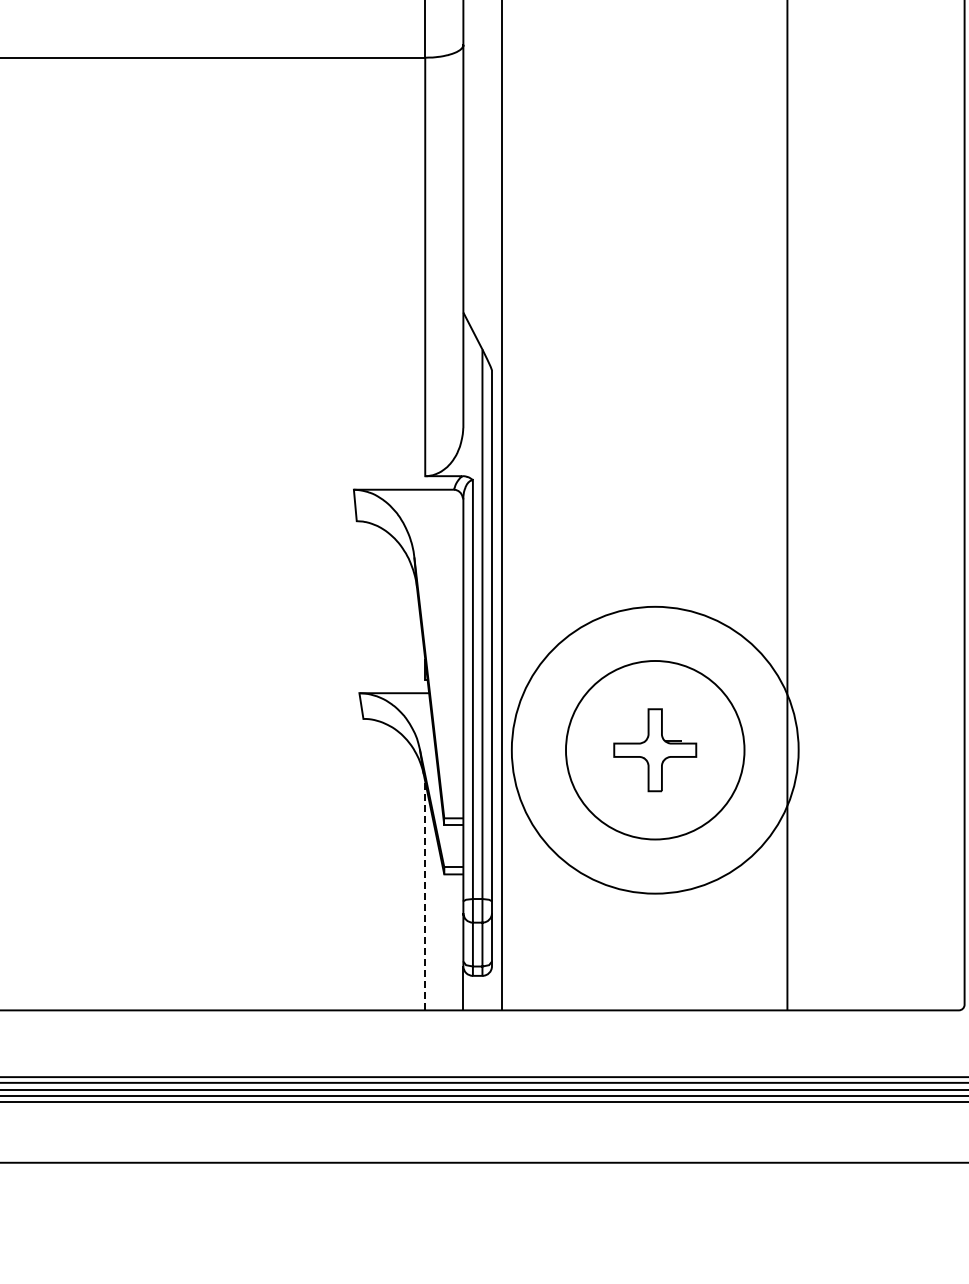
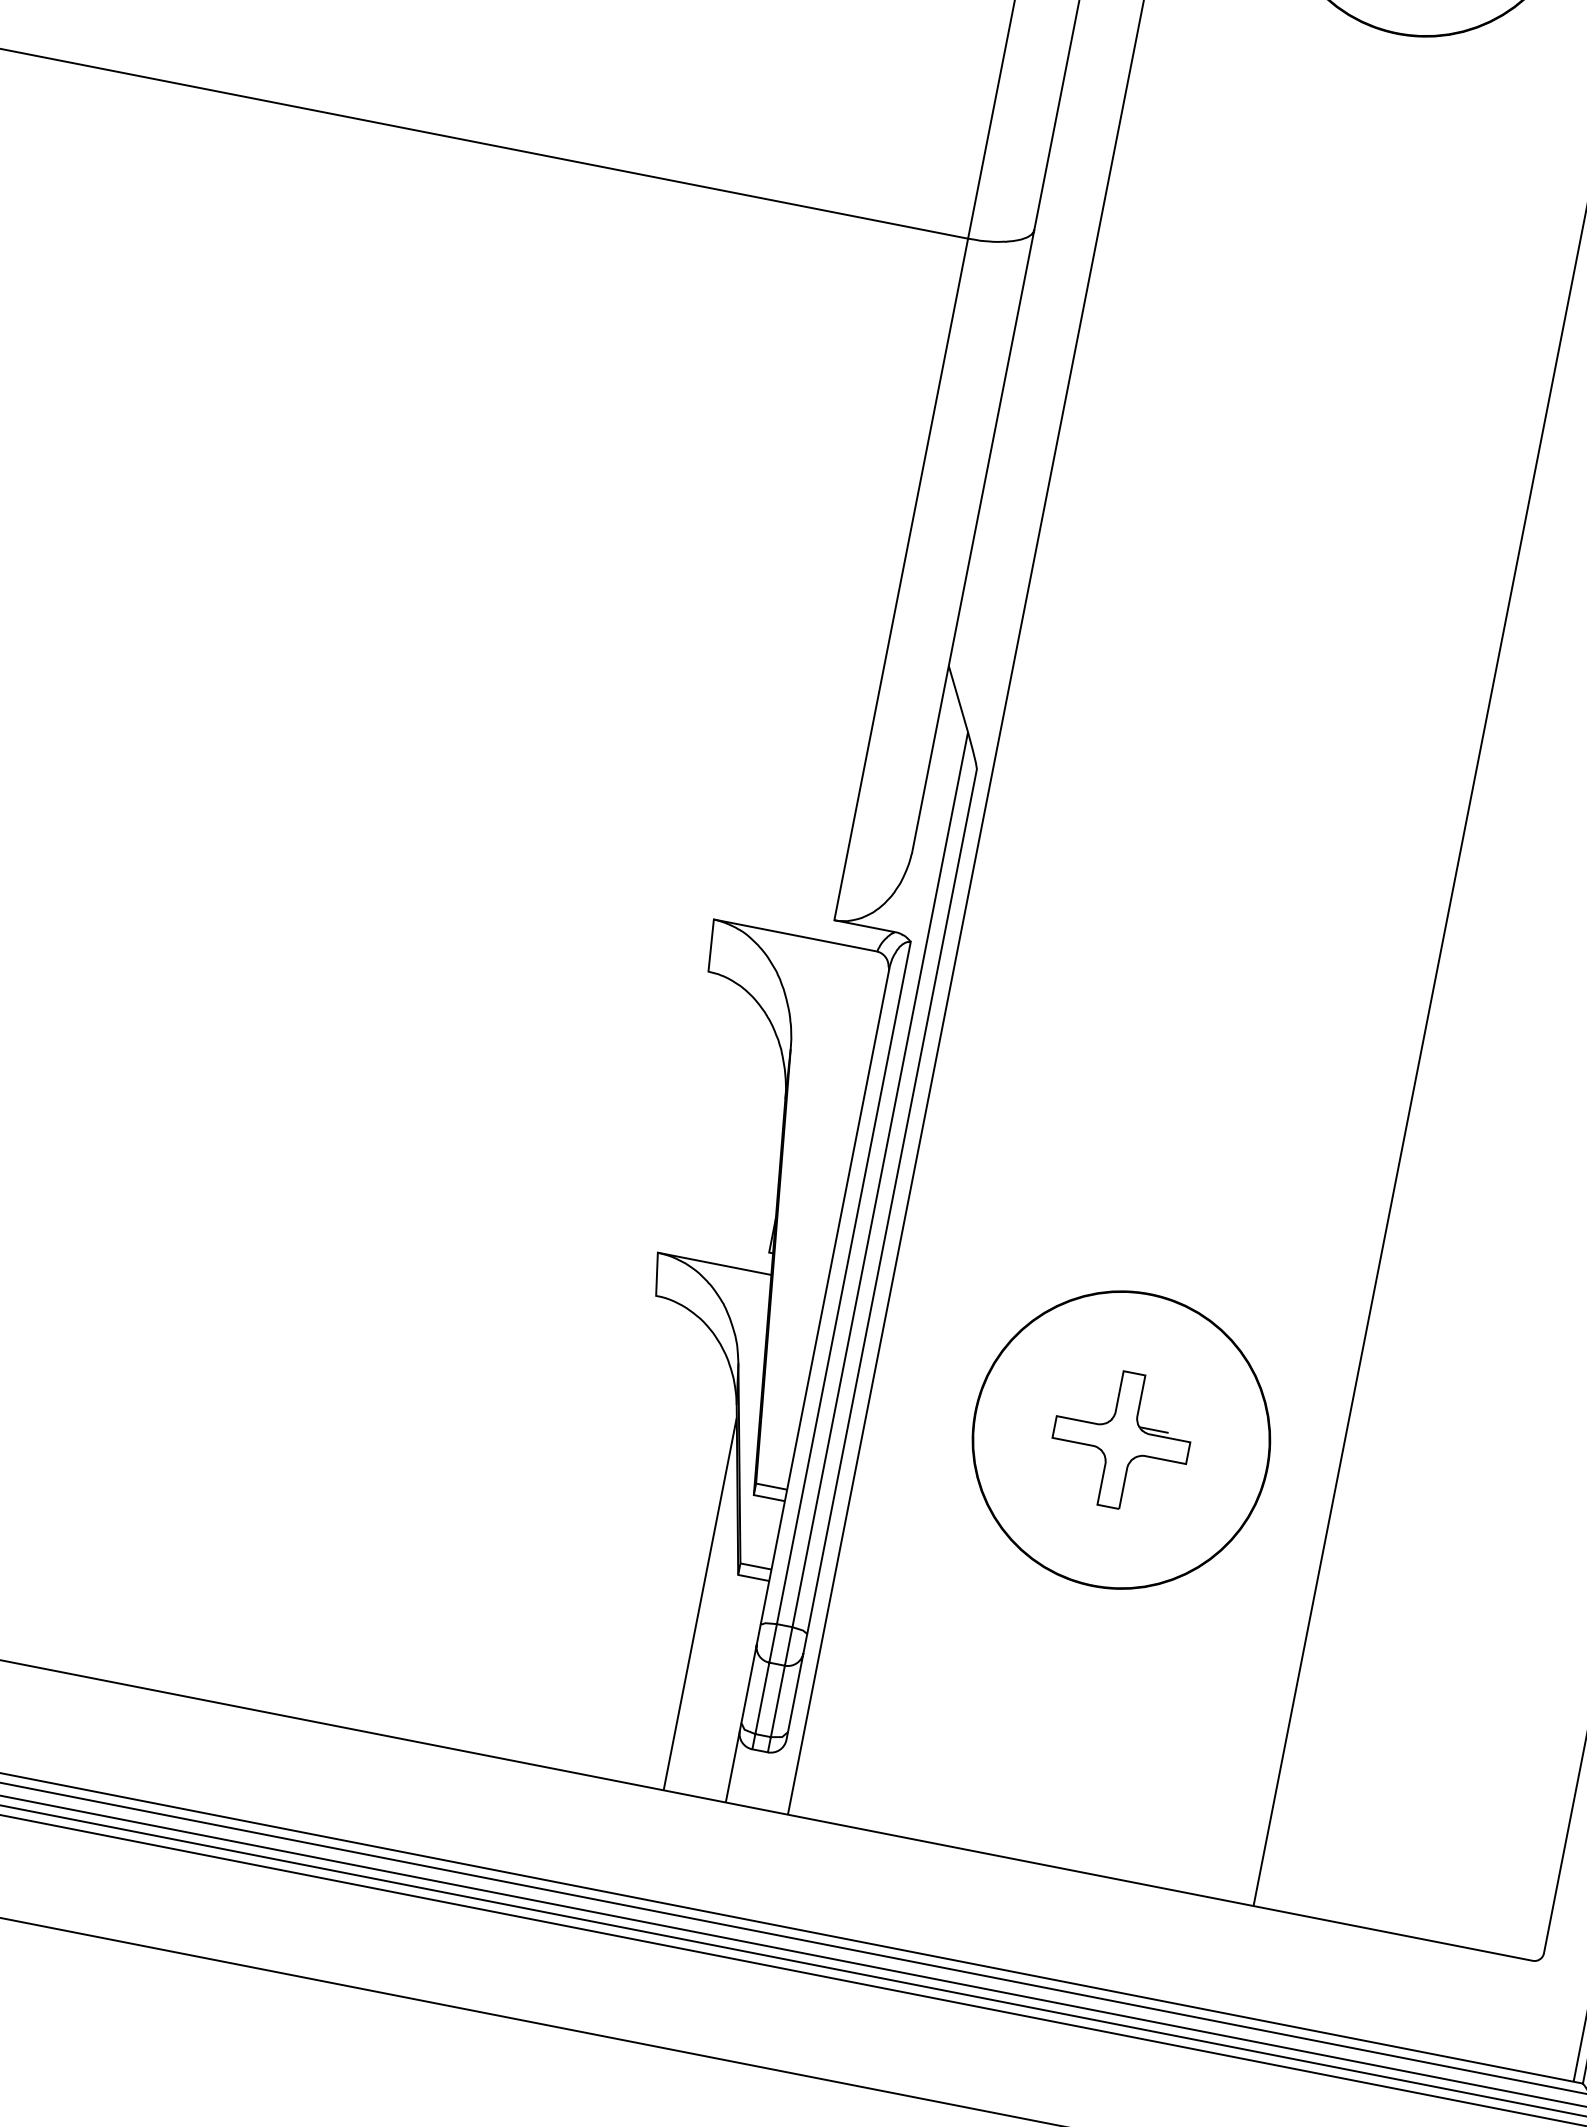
circle: (654, 749) -> (1120, 1438), size x0.62
line: (425, 896) -> (700, 1604), dashed -> solid

